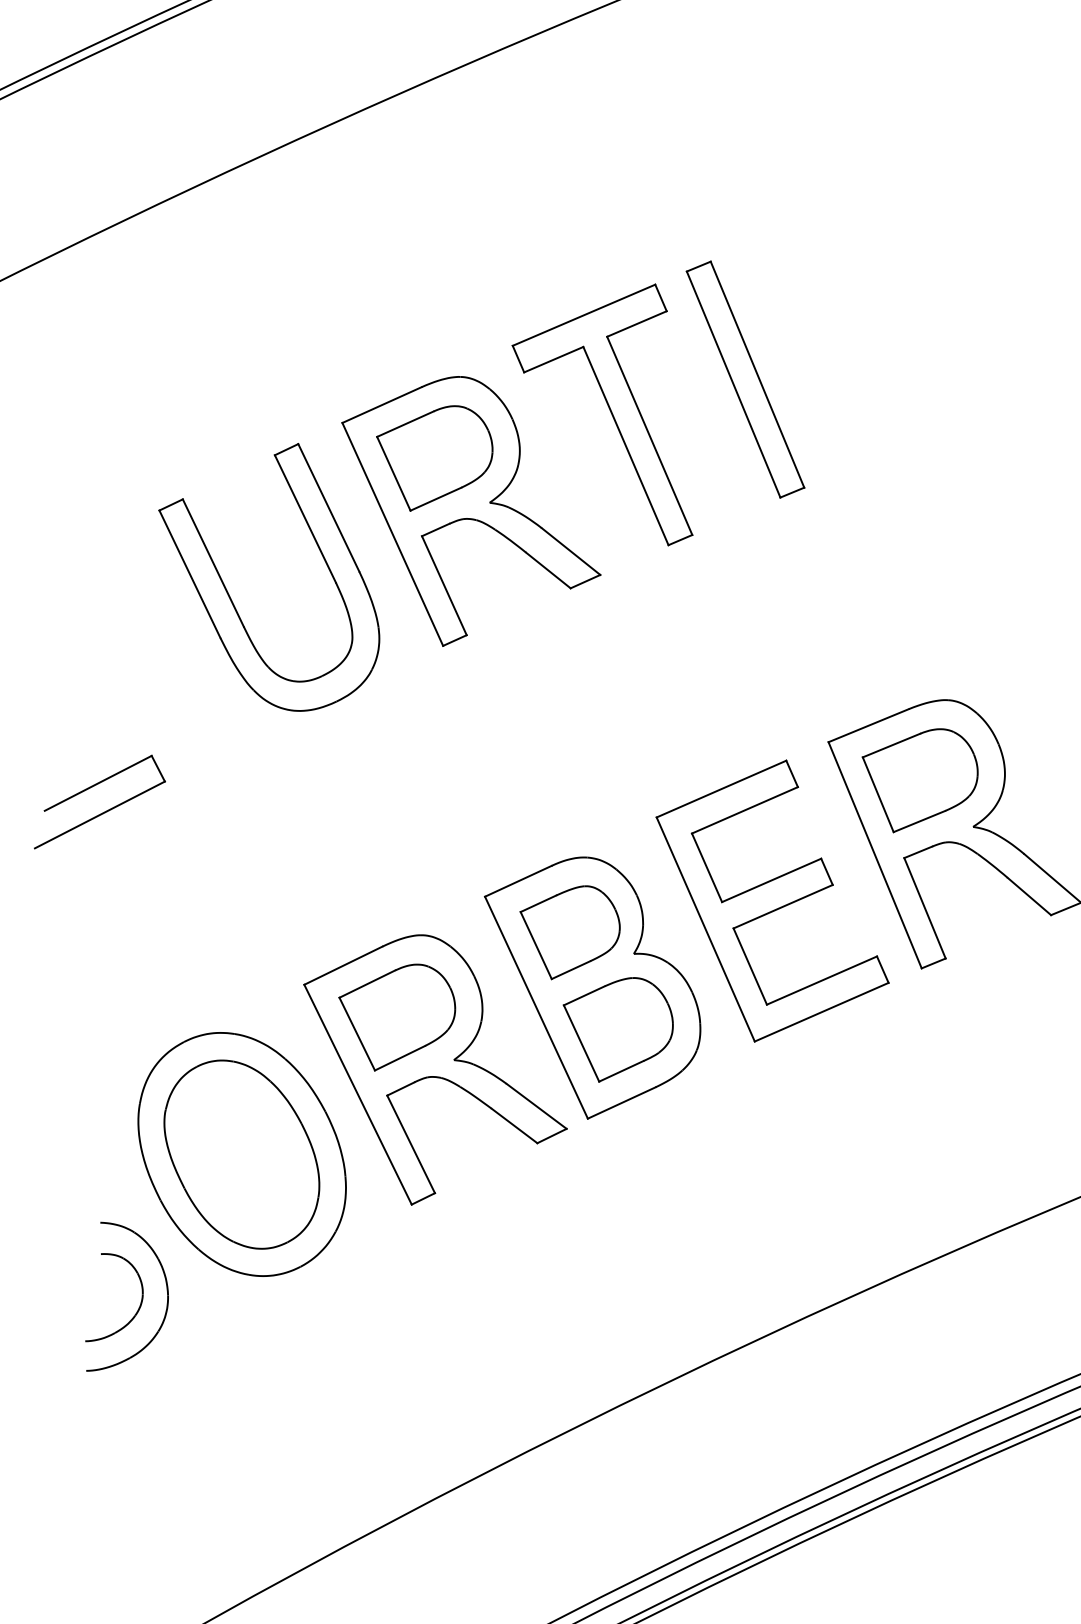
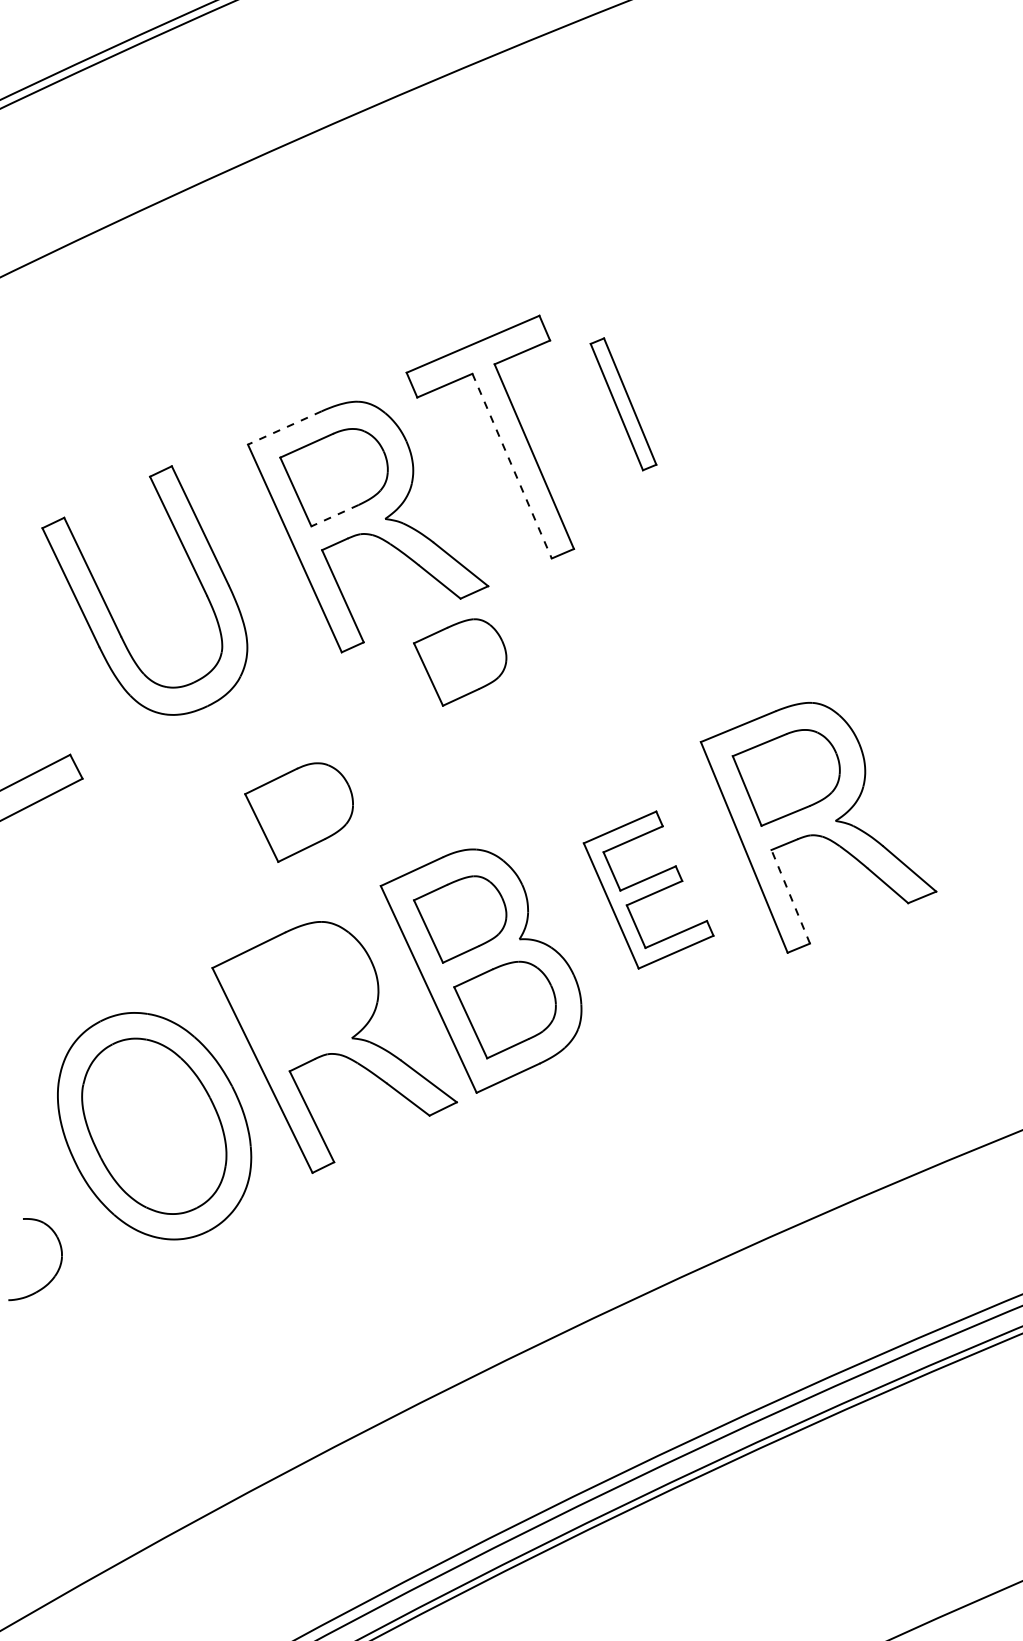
part: (745, 379) -> (623, 404), size x0.6
line: (381, 405) -> (284, 428), solid -> dashed
line: (626, 446) -> (512, 466), solid -> dashed
line: (436, 499) -> (335, 515), solid -> dashed
part: (230, 595) -> (108, 607), moved
part: (570, 656) -> (460, 662), added
part: (772, 900) -> (648, 889), size x0.6
line: (924, 907) -> (790, 896), solid -> dashed
part: (396, 1017) -> (298, 812), moved
part: (166, 1296) -> (84, 1258), removed

